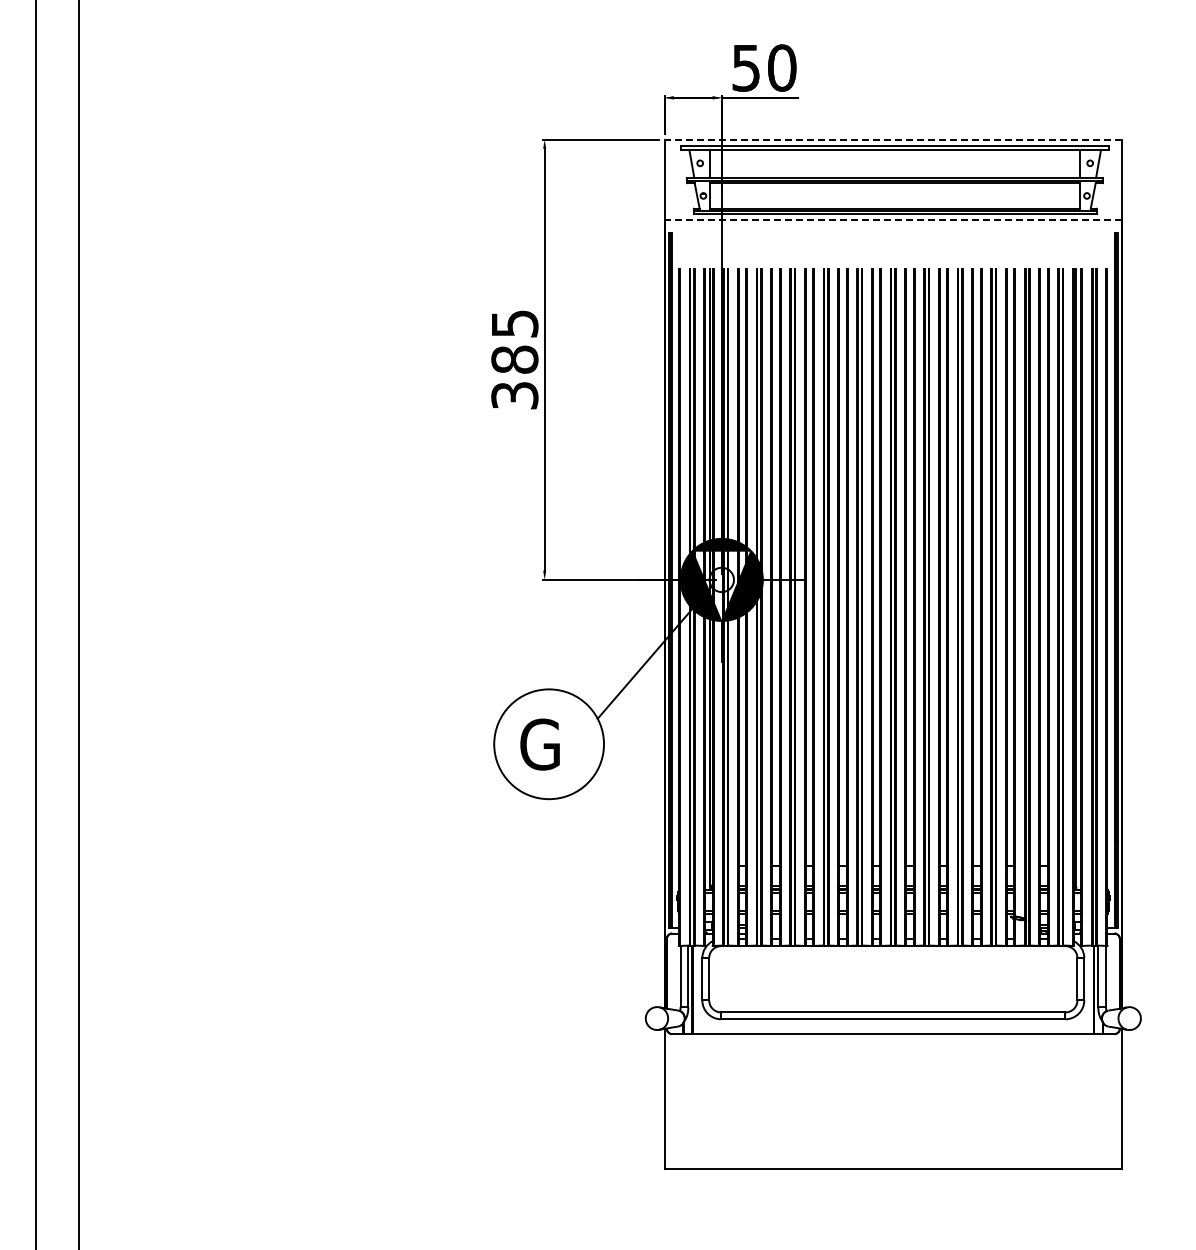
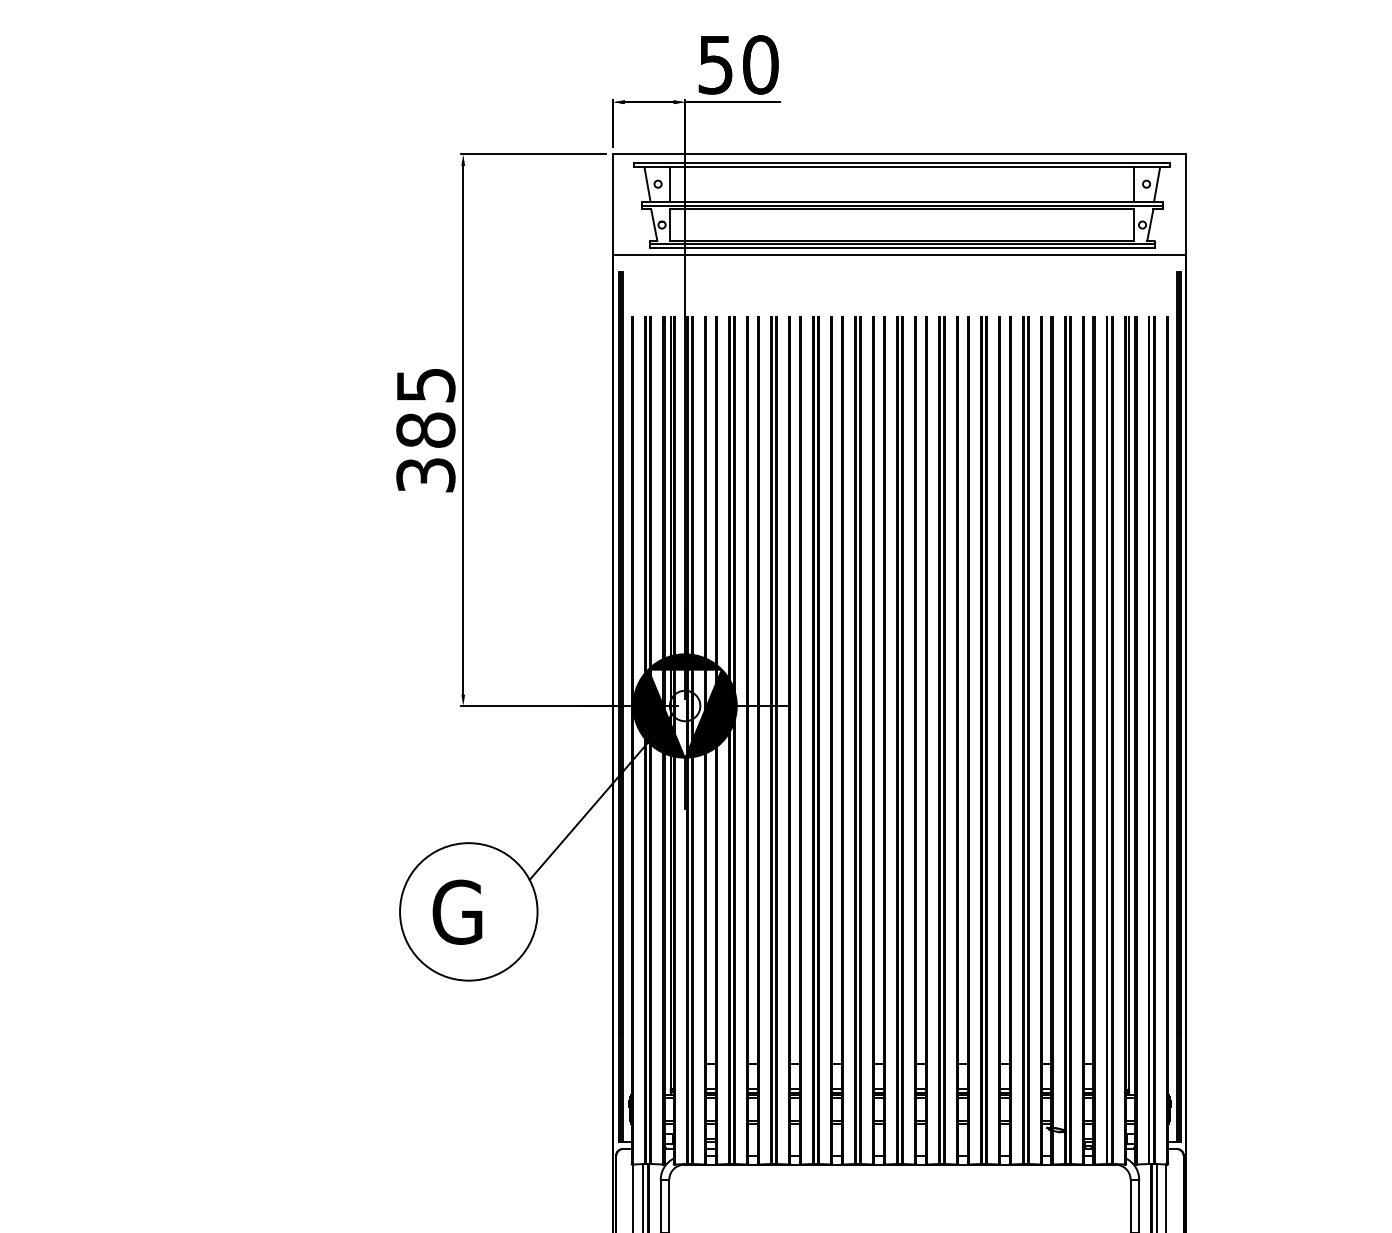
line: (893, 139) -> (900, 154), dashed -> solid
line: (893, 219) -> (900, 254), dashed -> solid

